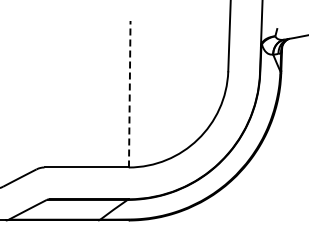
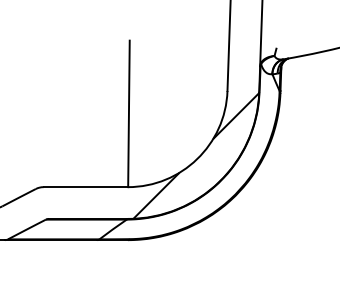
line: (129, 93) -> (128, 113), dashed -> solid
hatch: (197, 135) -> (196, 155), added

